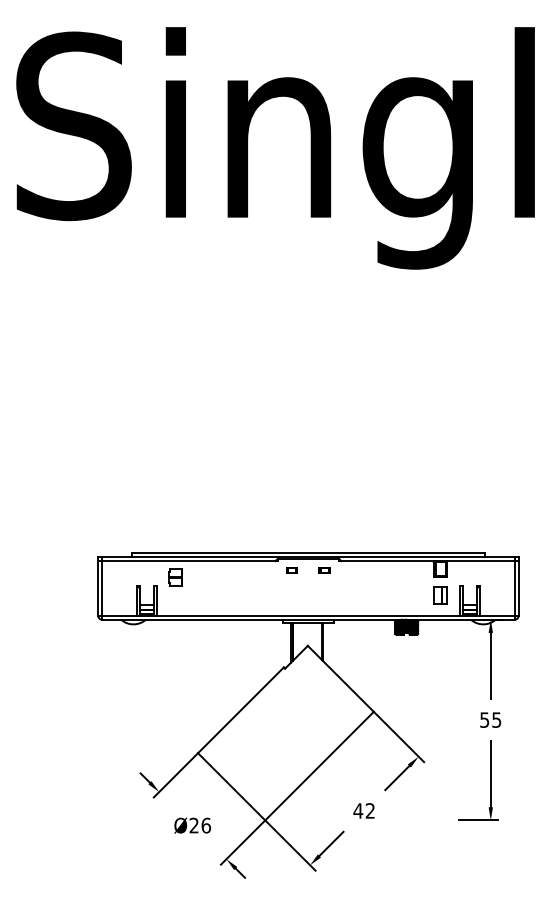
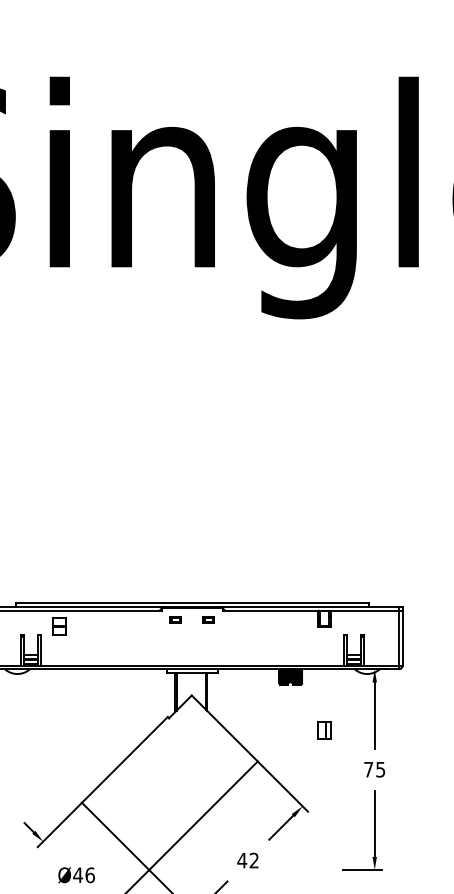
part: (440, 595) -> (324, 730), moved
text: (484, 719) -> (368, 769), 55 -> 75
text: (194, 825) -> (78, 875), Ø26 -> Ø46

